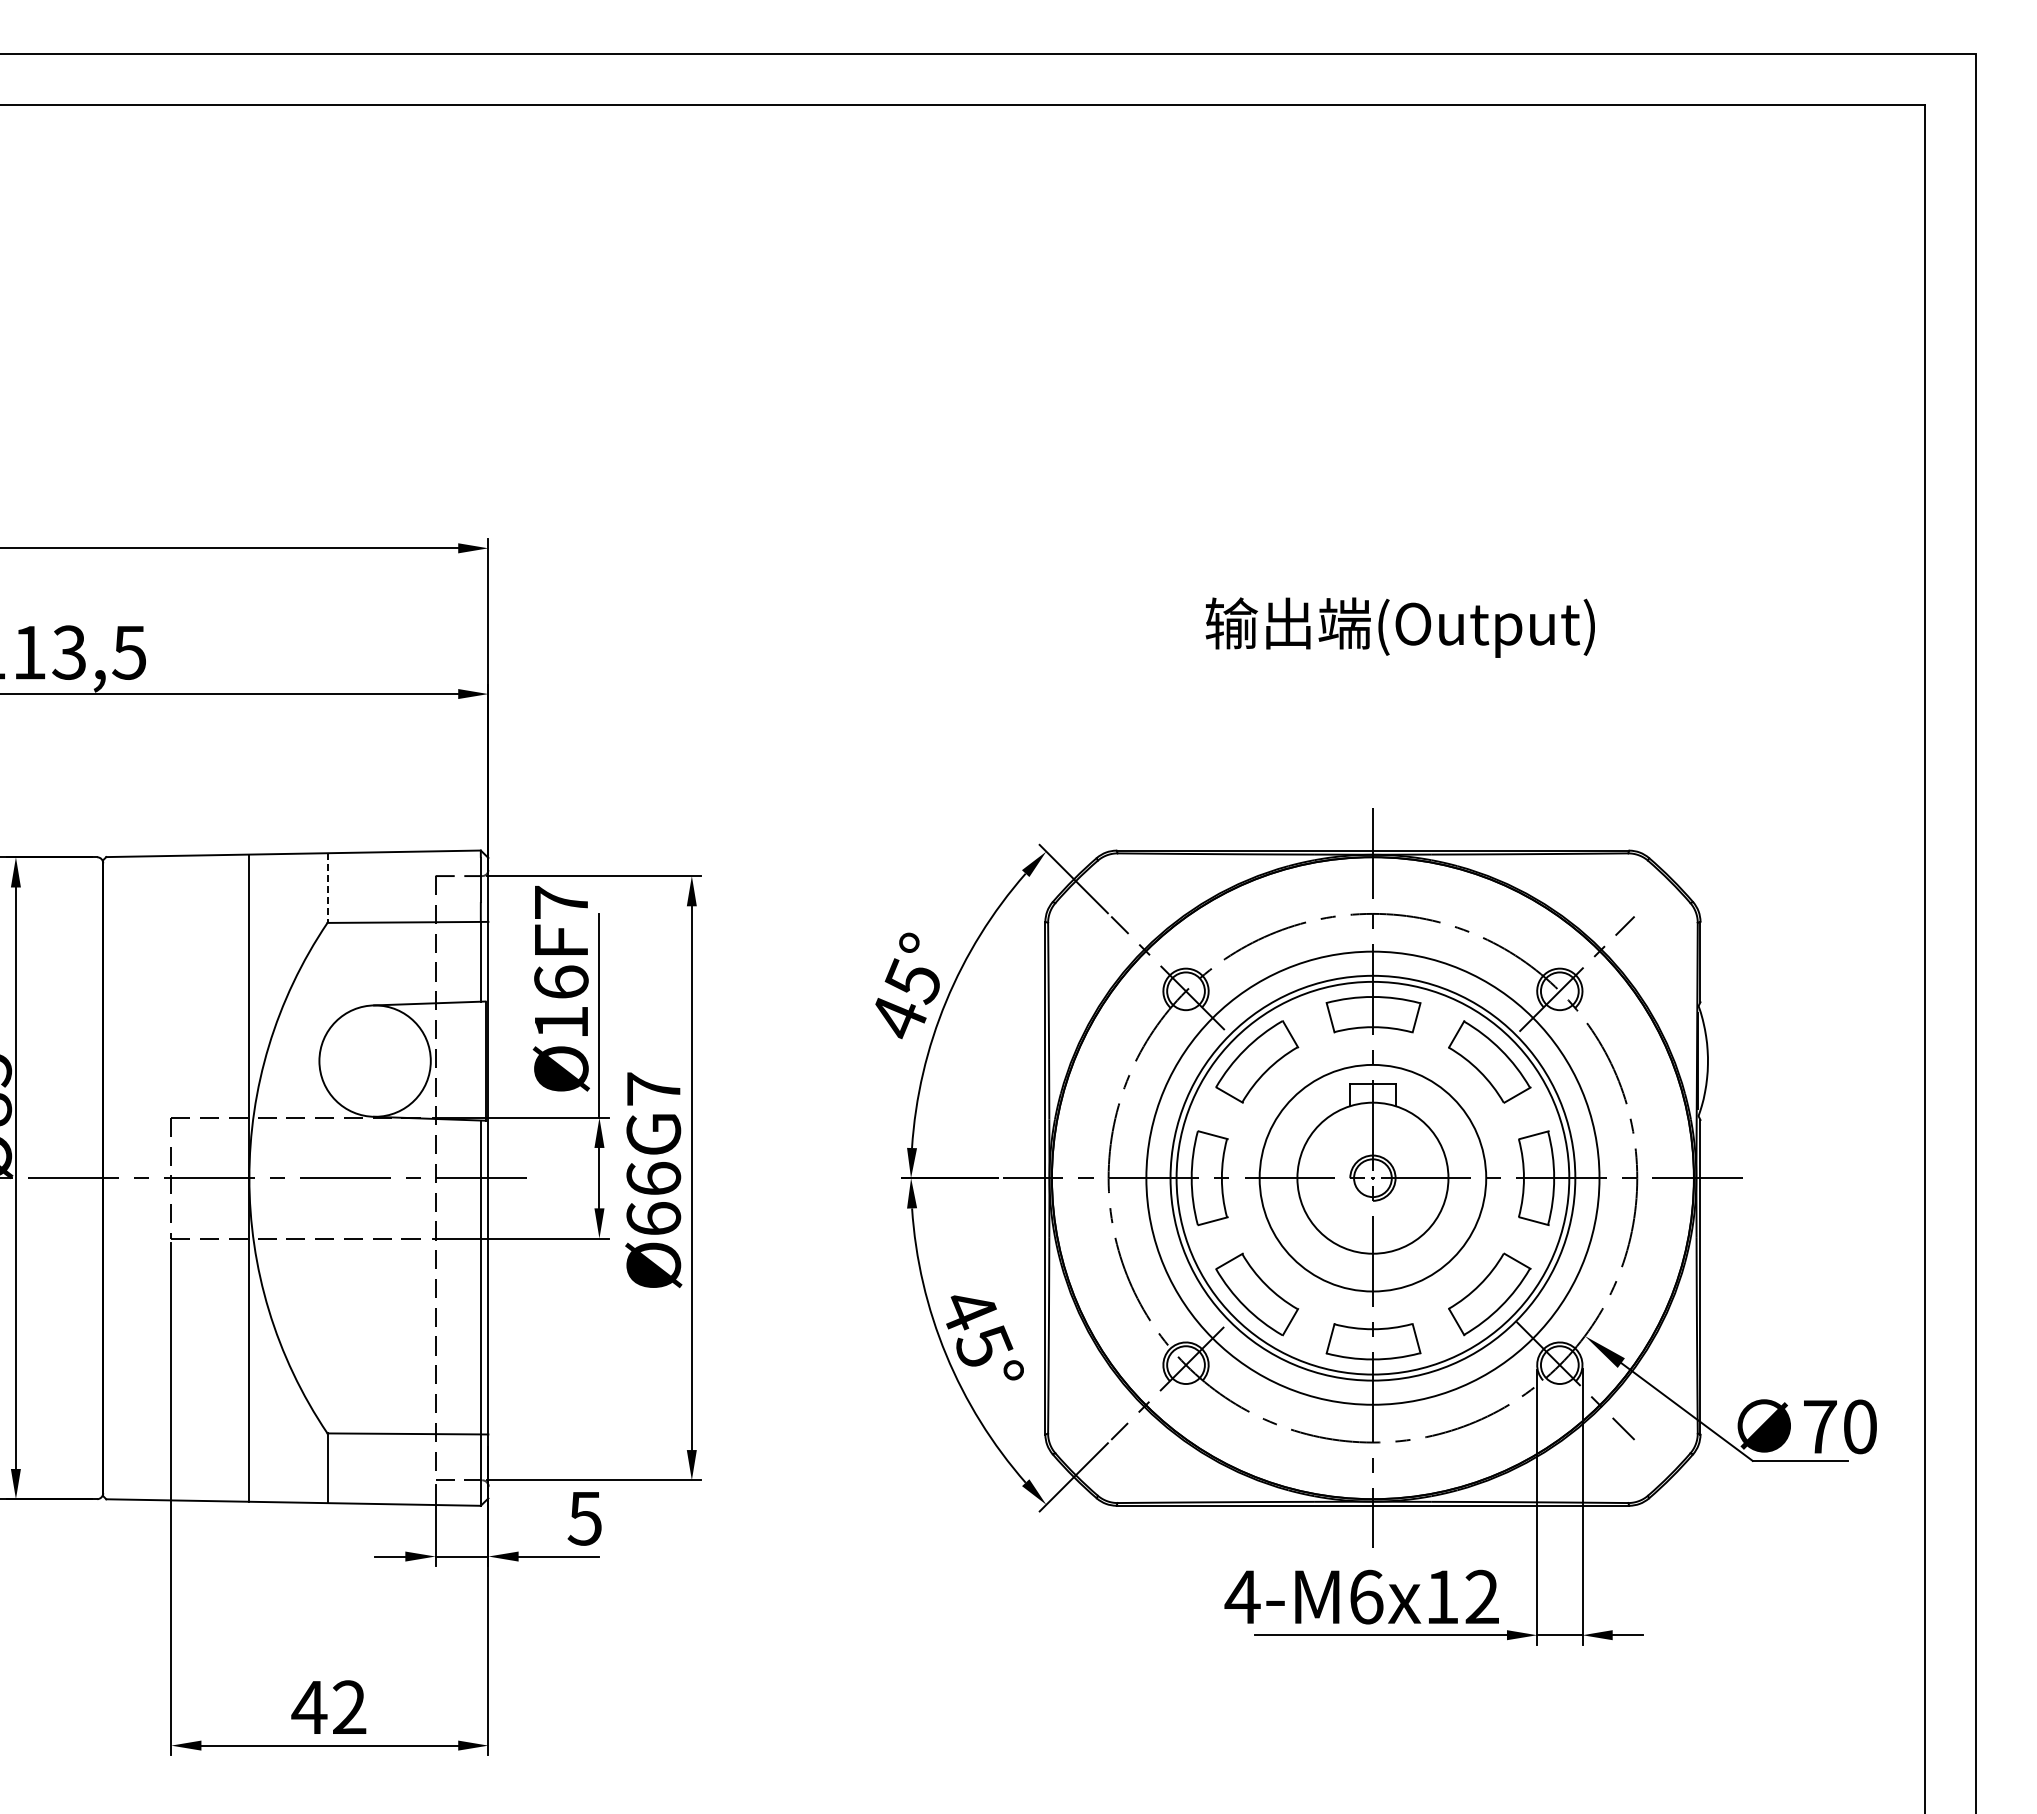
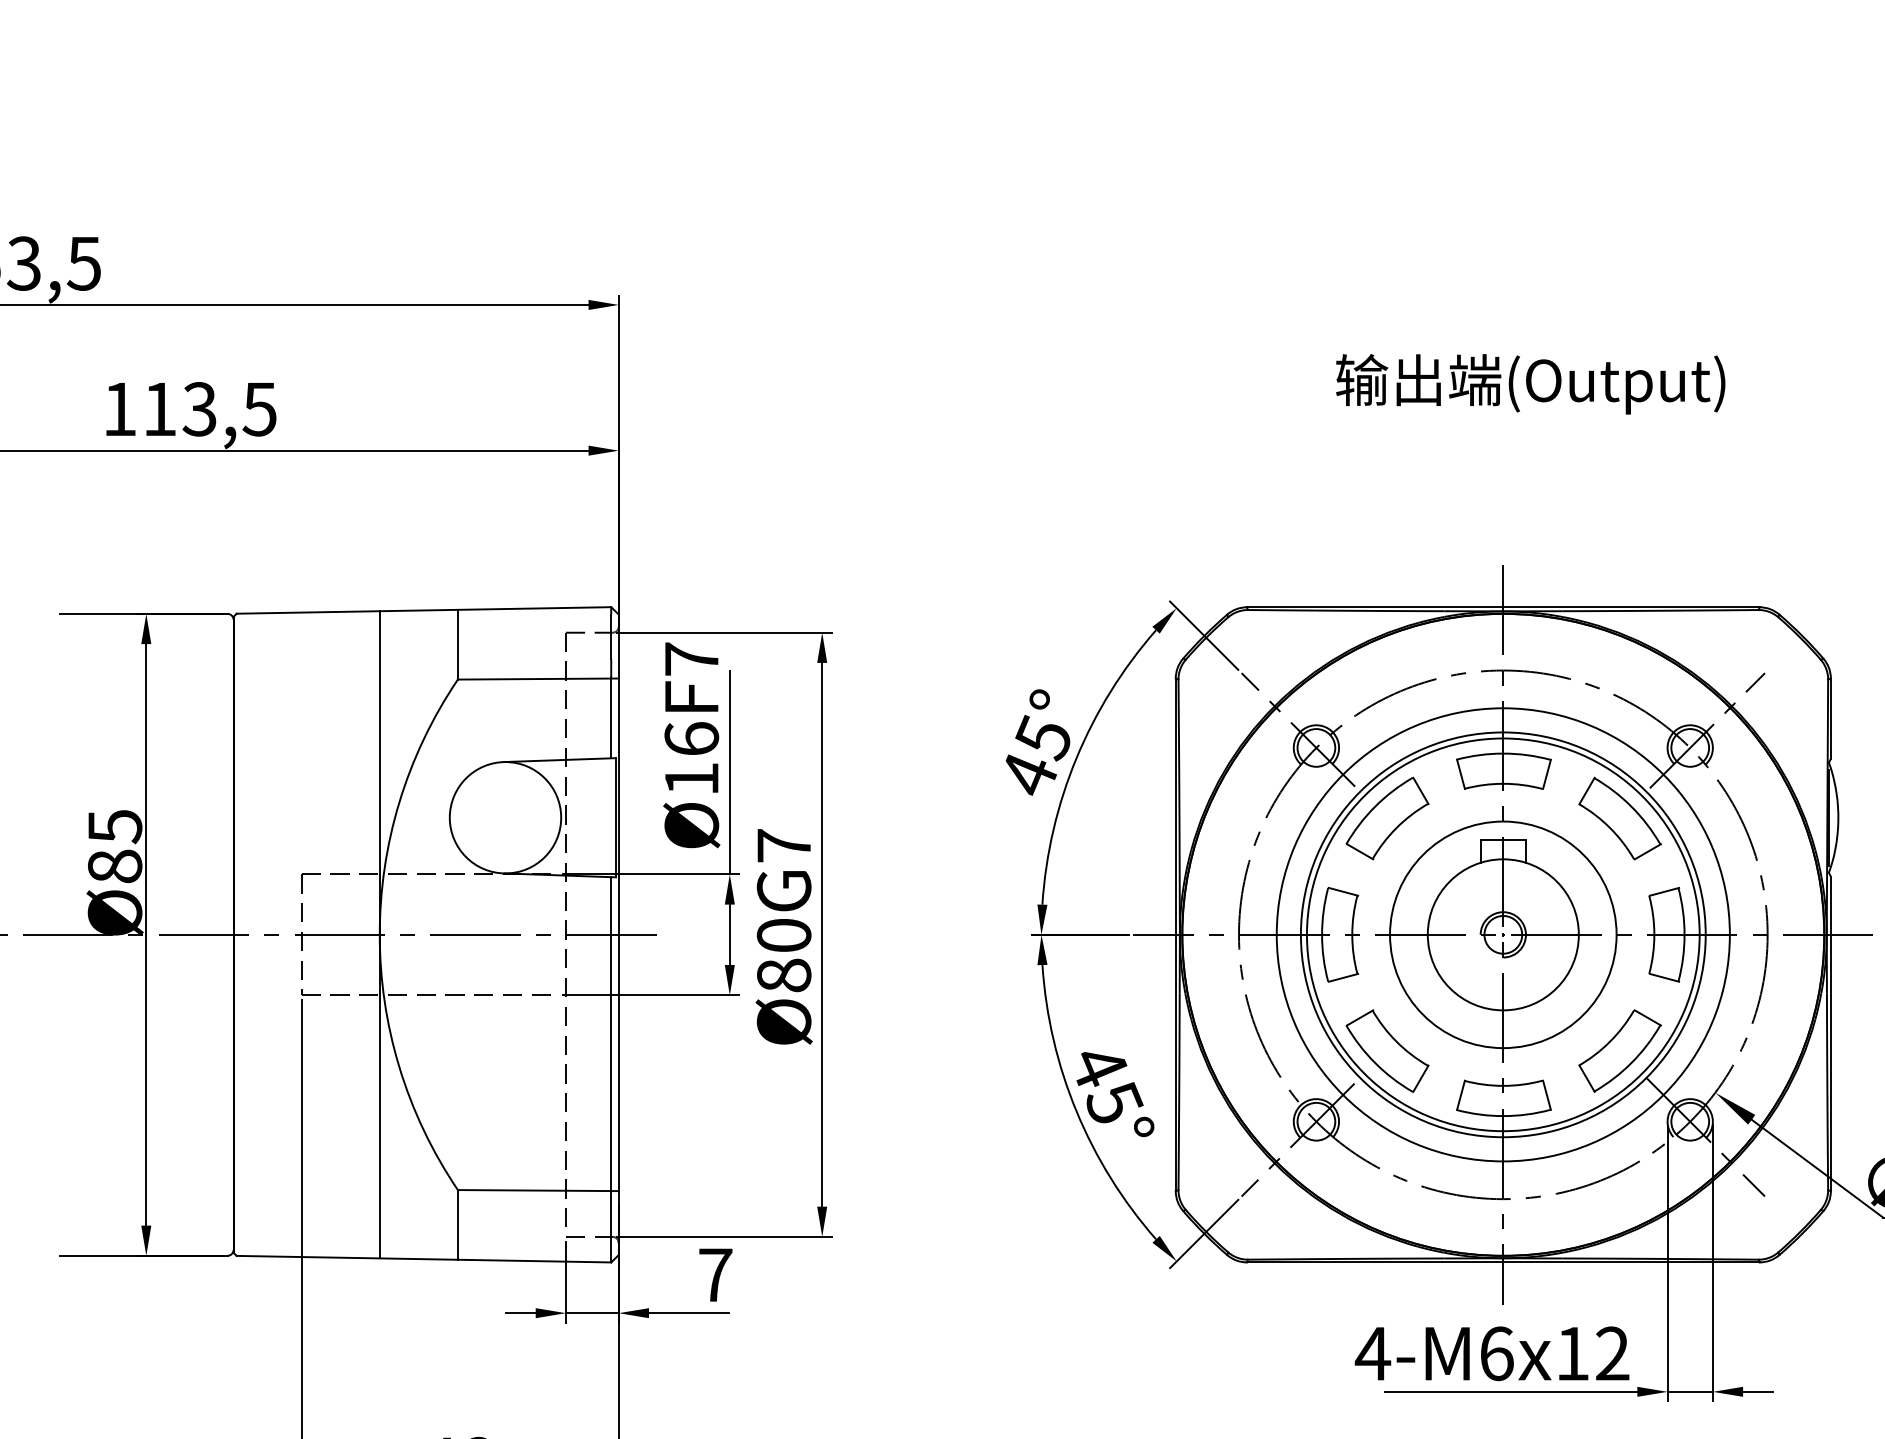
line: (327, 888) -> (457, 645), dashed -> solid
text: (653, 1198) -> (783, 955), Ø66G7 -> Ø80G7
text: (584, 1518) -> (714, 1275), 5 -> 7

